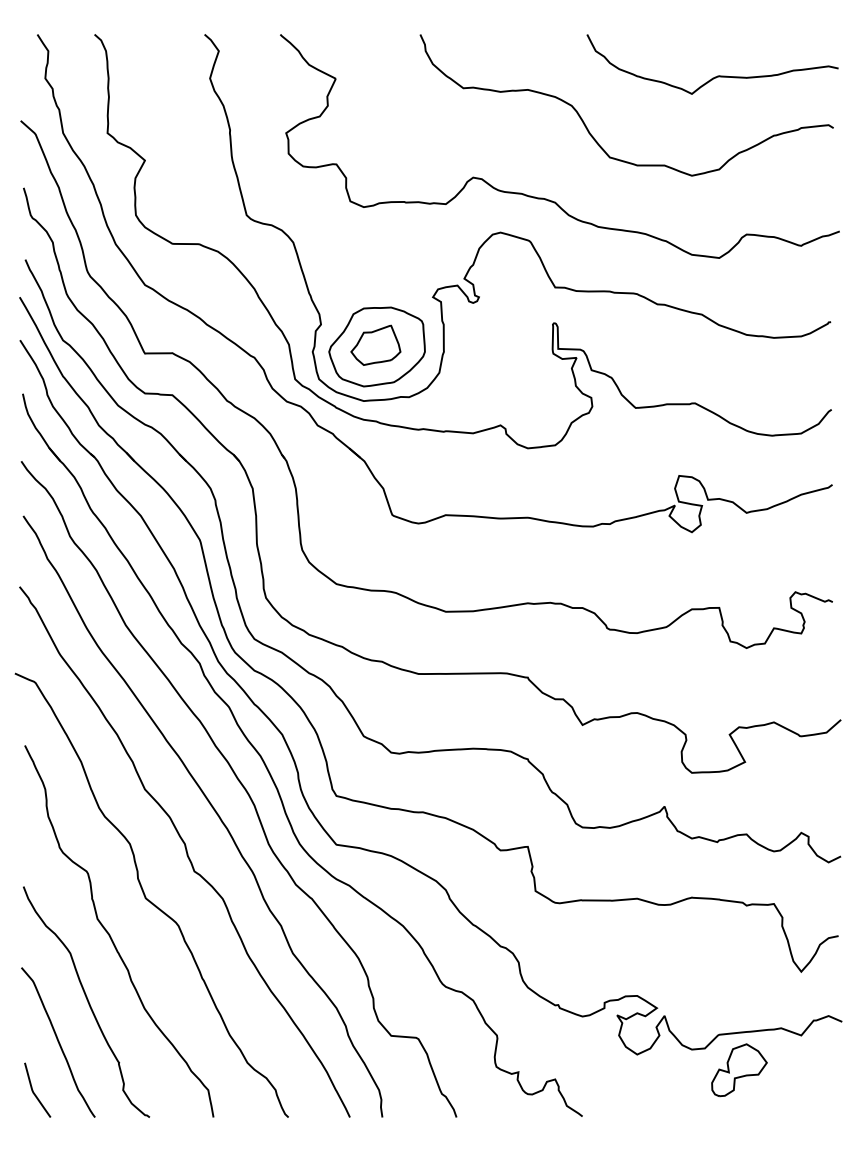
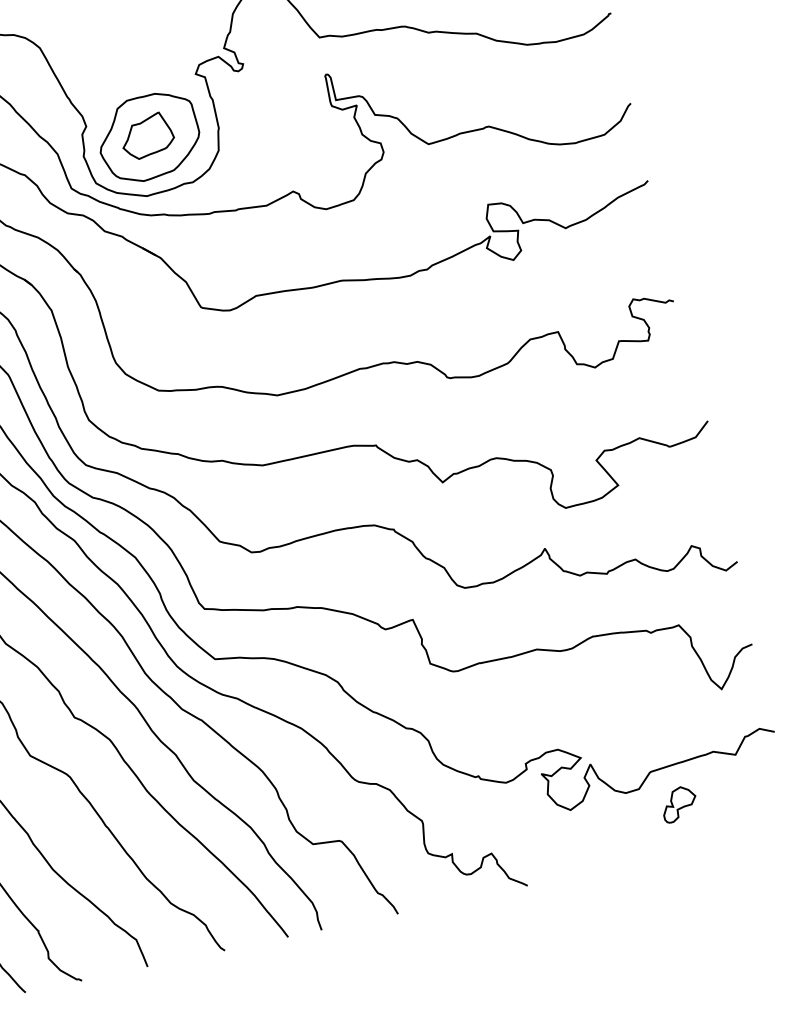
part: (739, 1070) -> (679, 804), size x0.6

